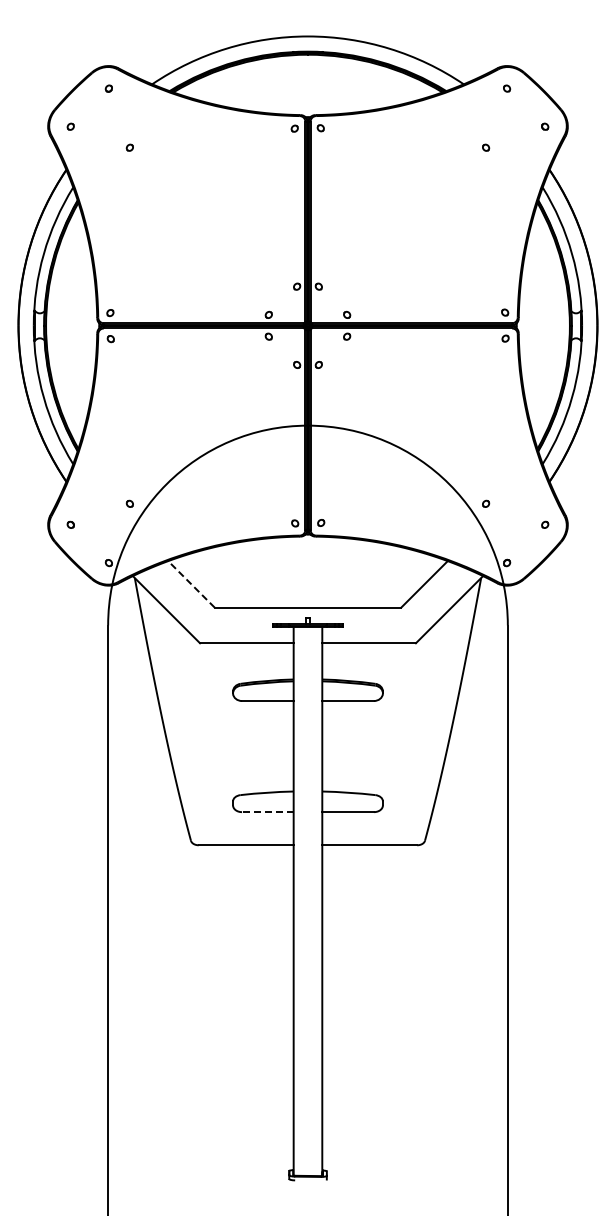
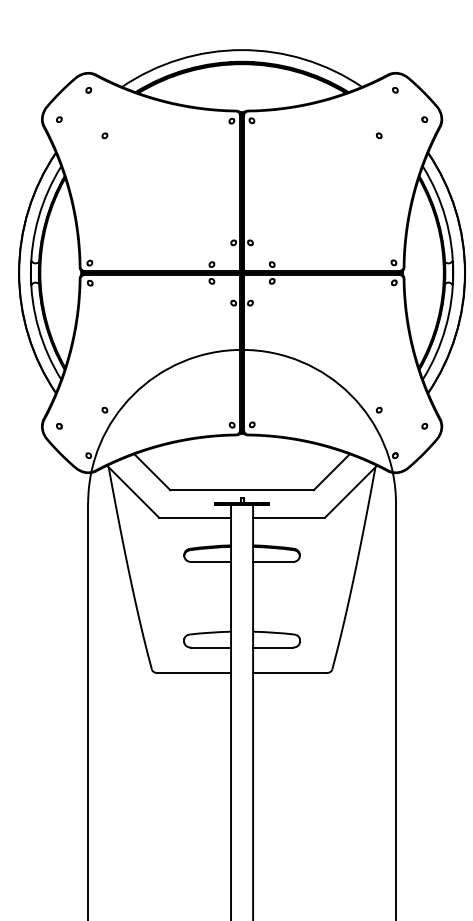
line: (191, 584) -> (152, 472), dashed -> solid
line: (267, 812) -> (210, 647), dashed -> solid

